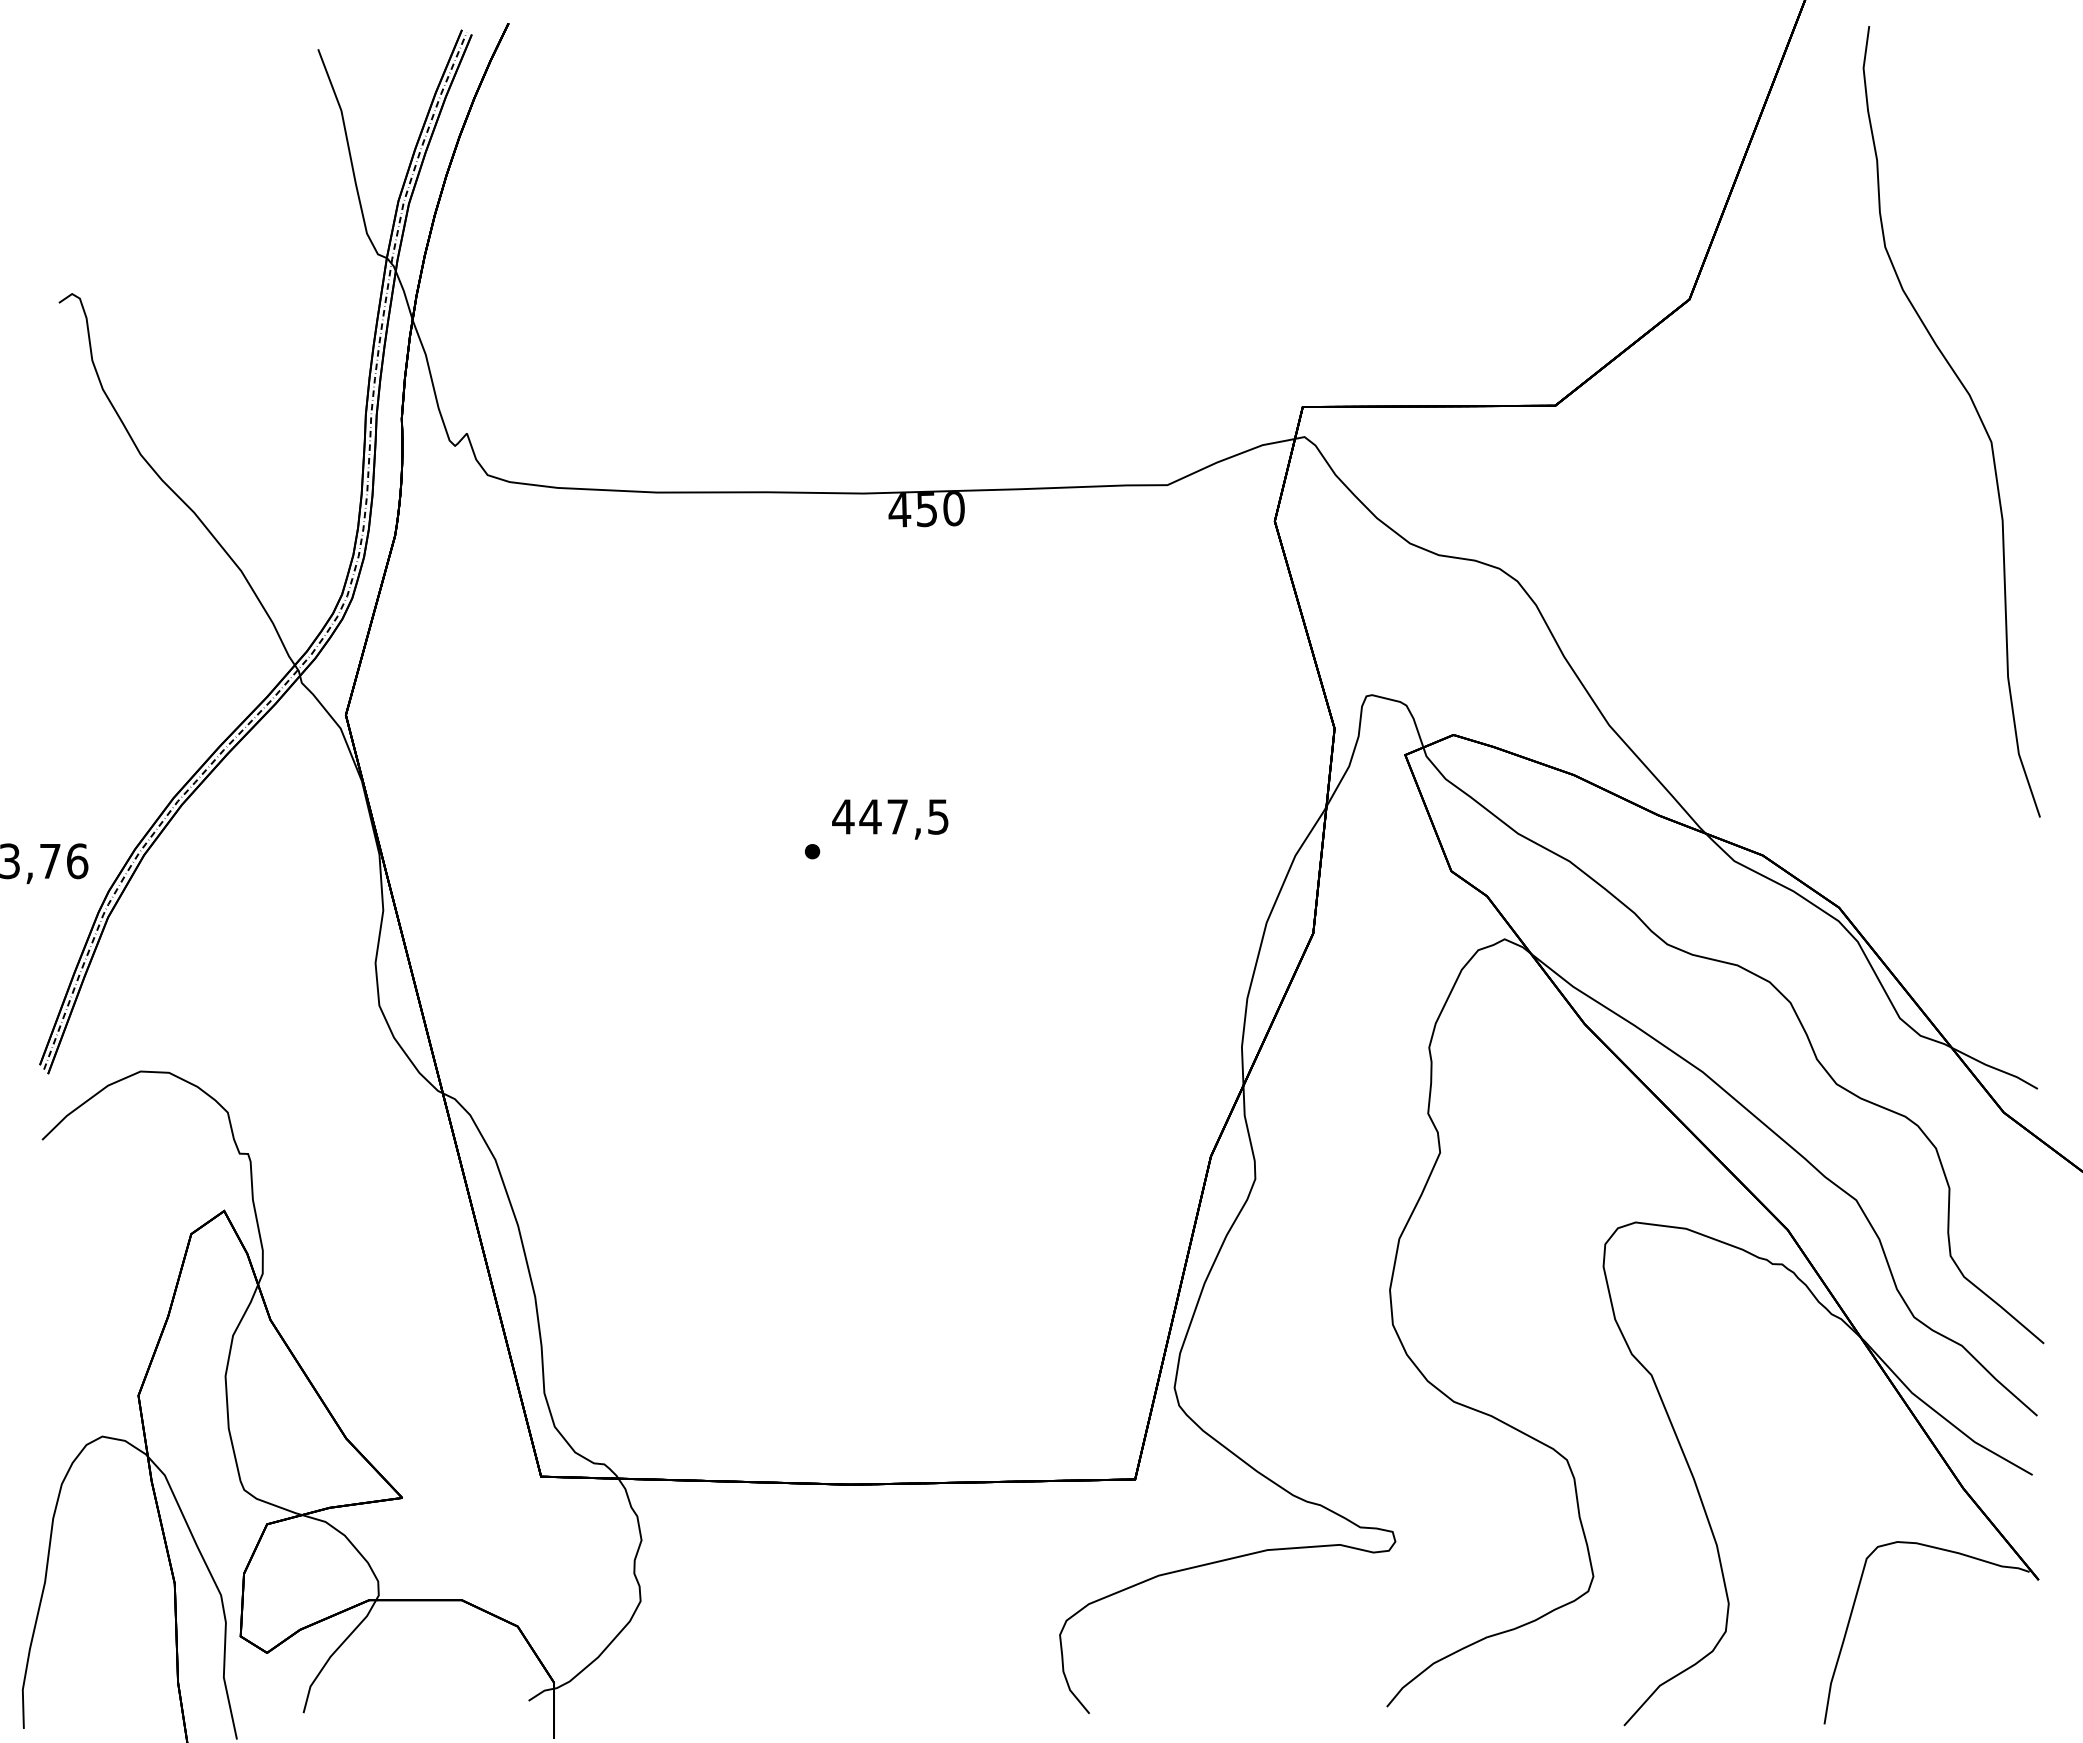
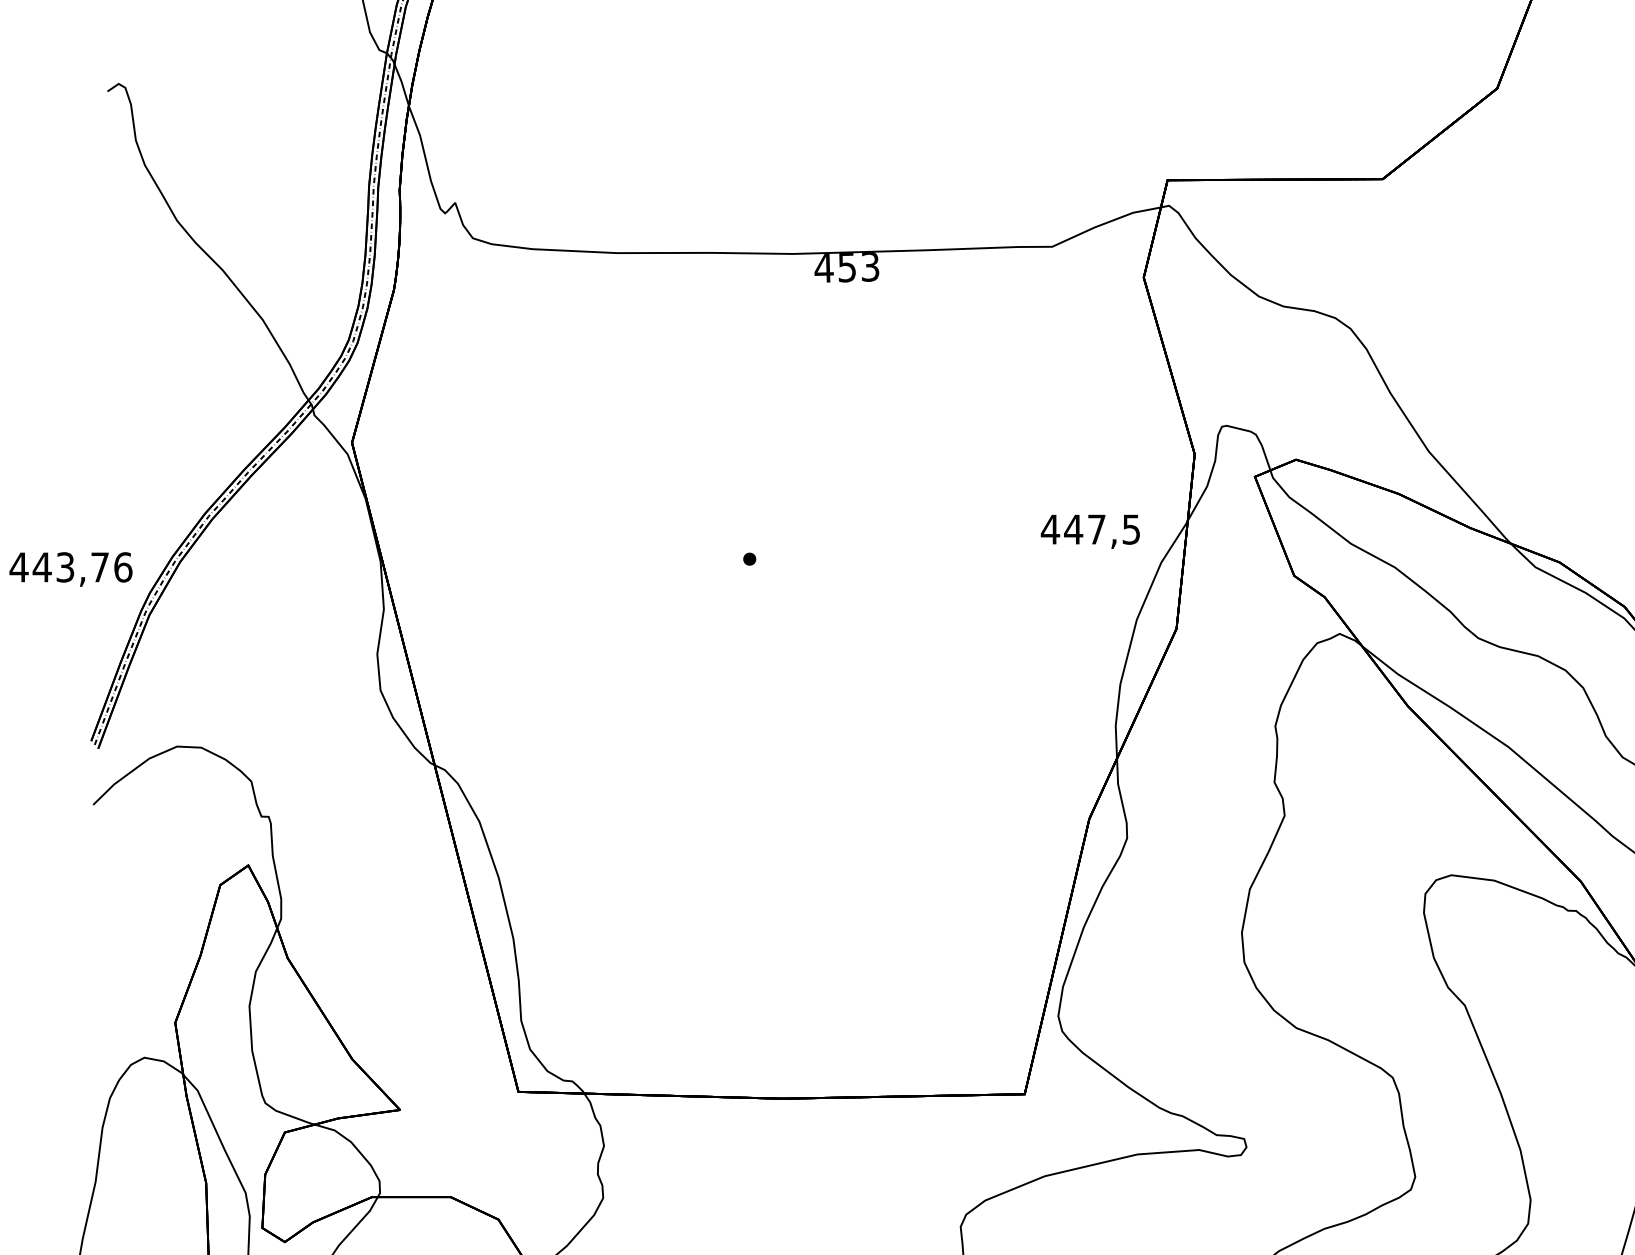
text: (953, 509) -> (869, 267), 450 -> 453
text: (890, 819) -> (1090, 531), moved

